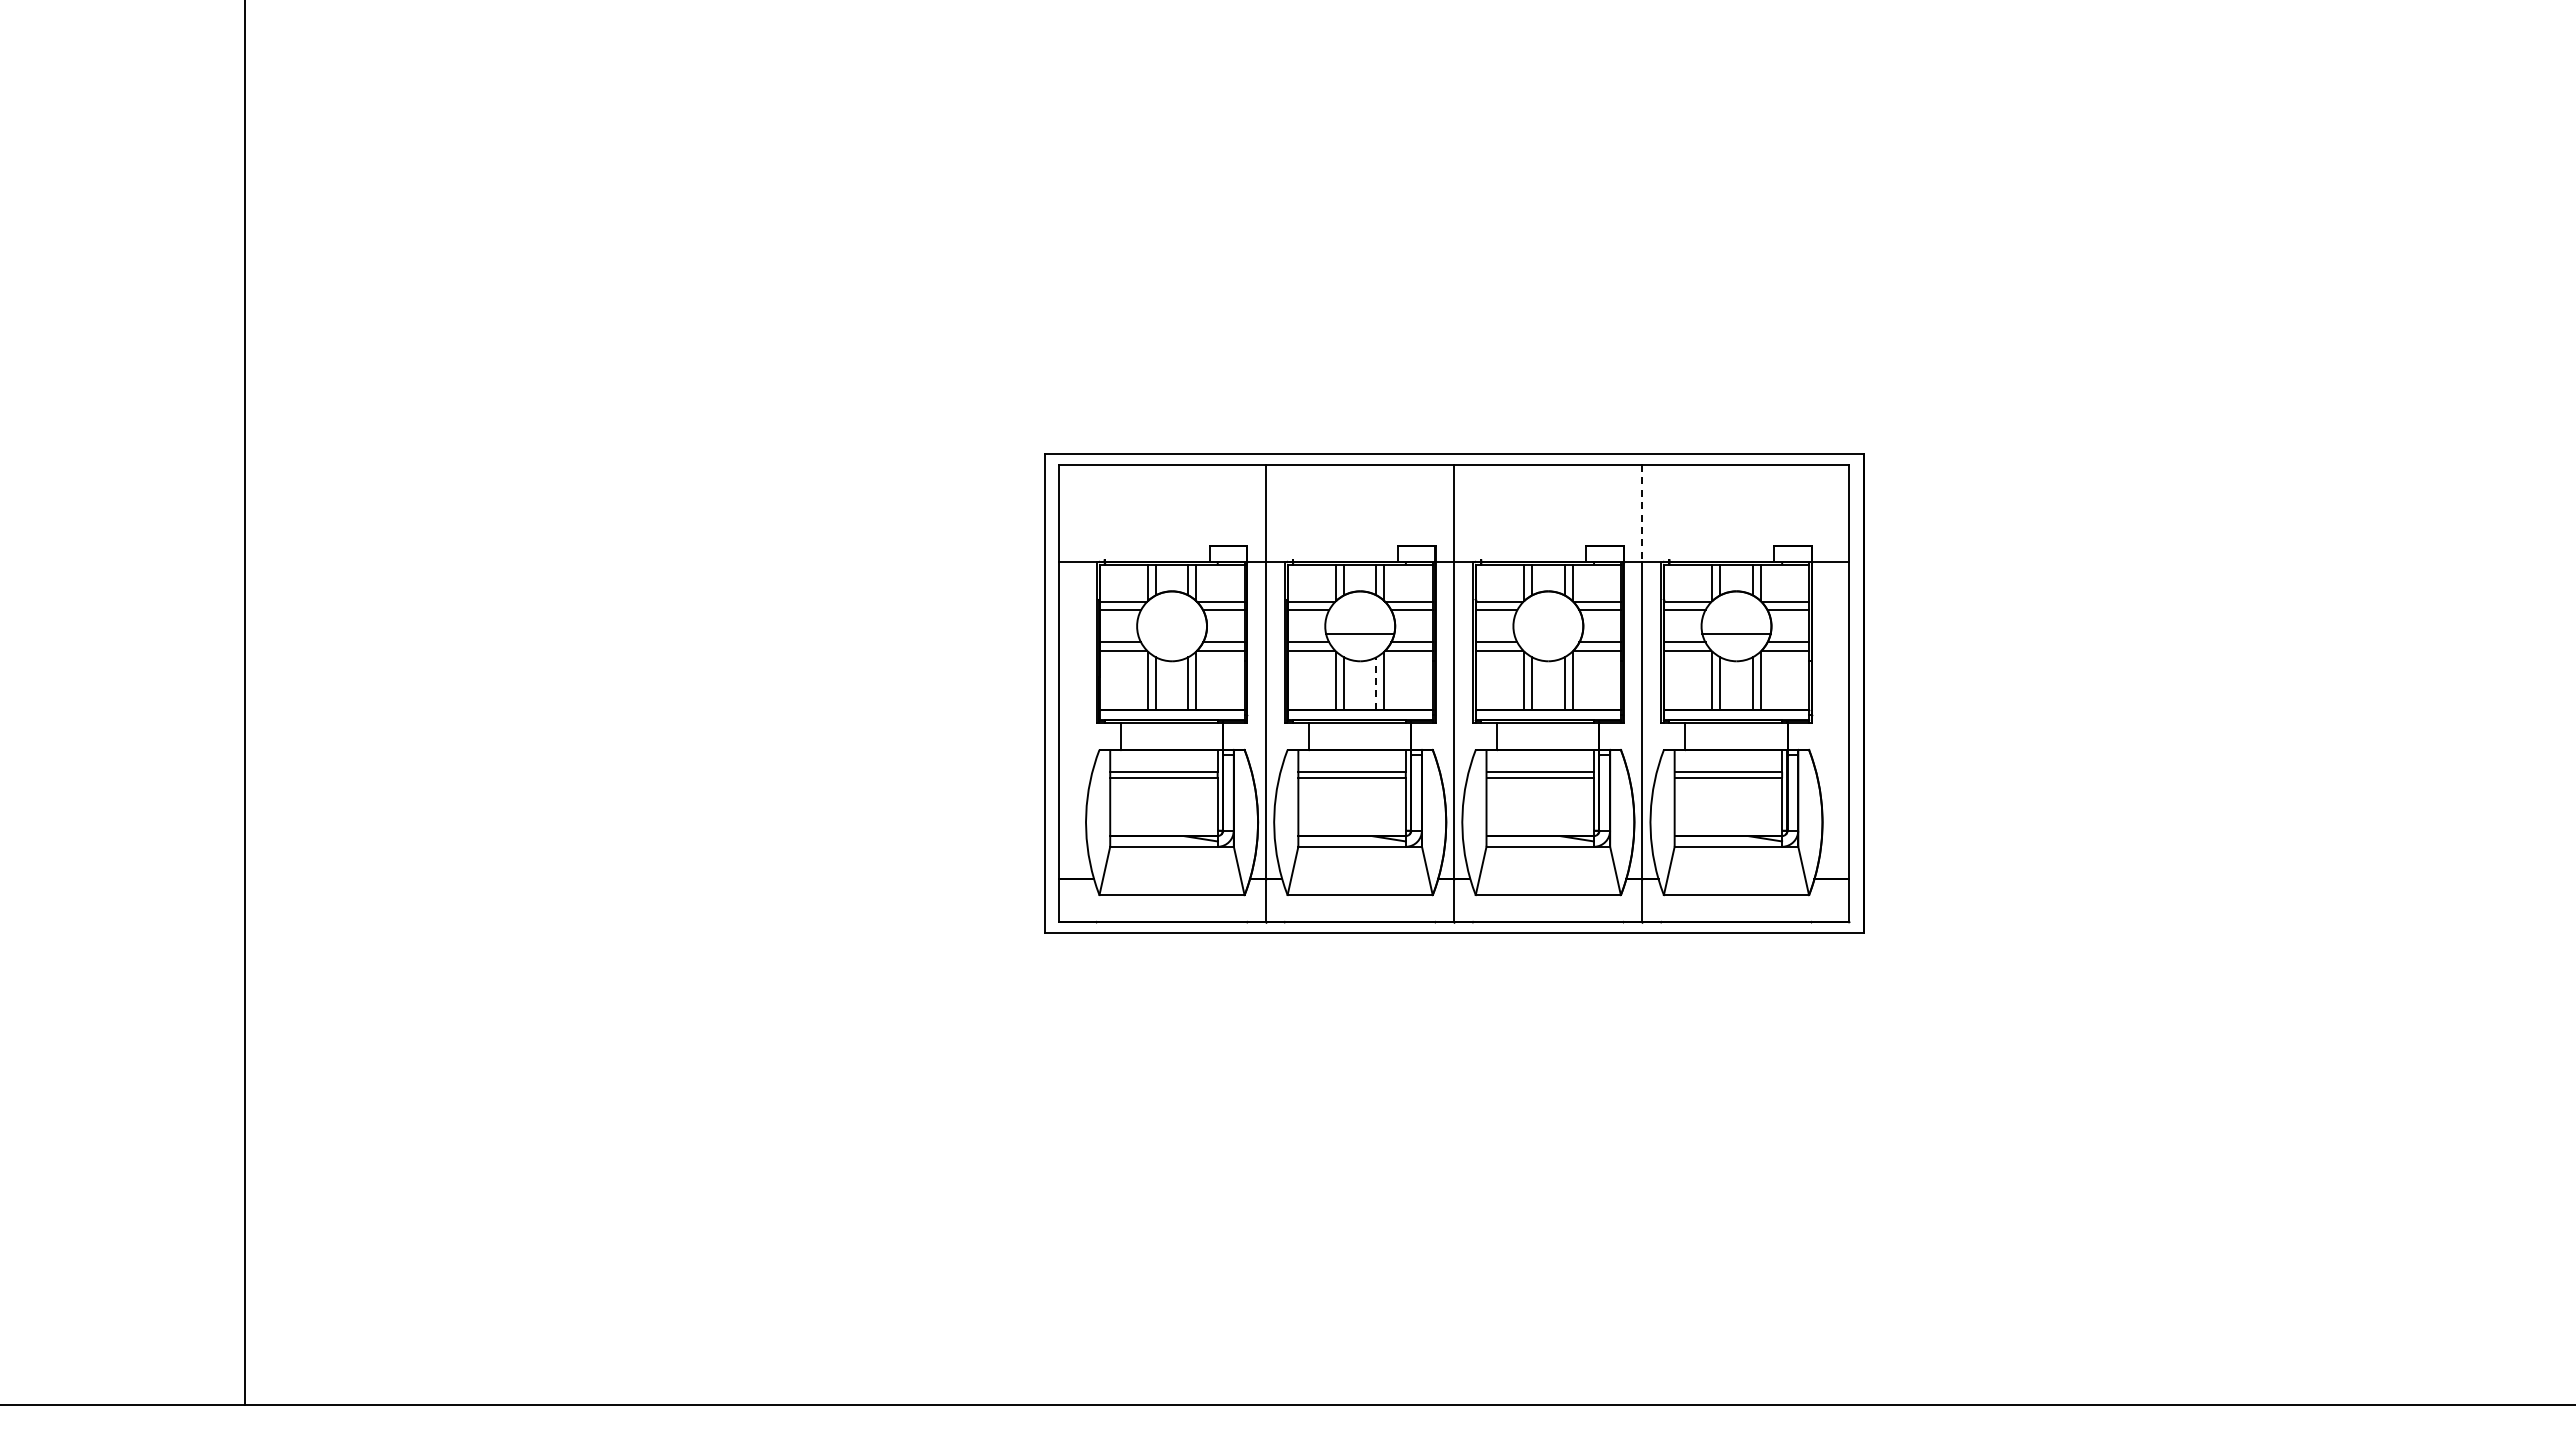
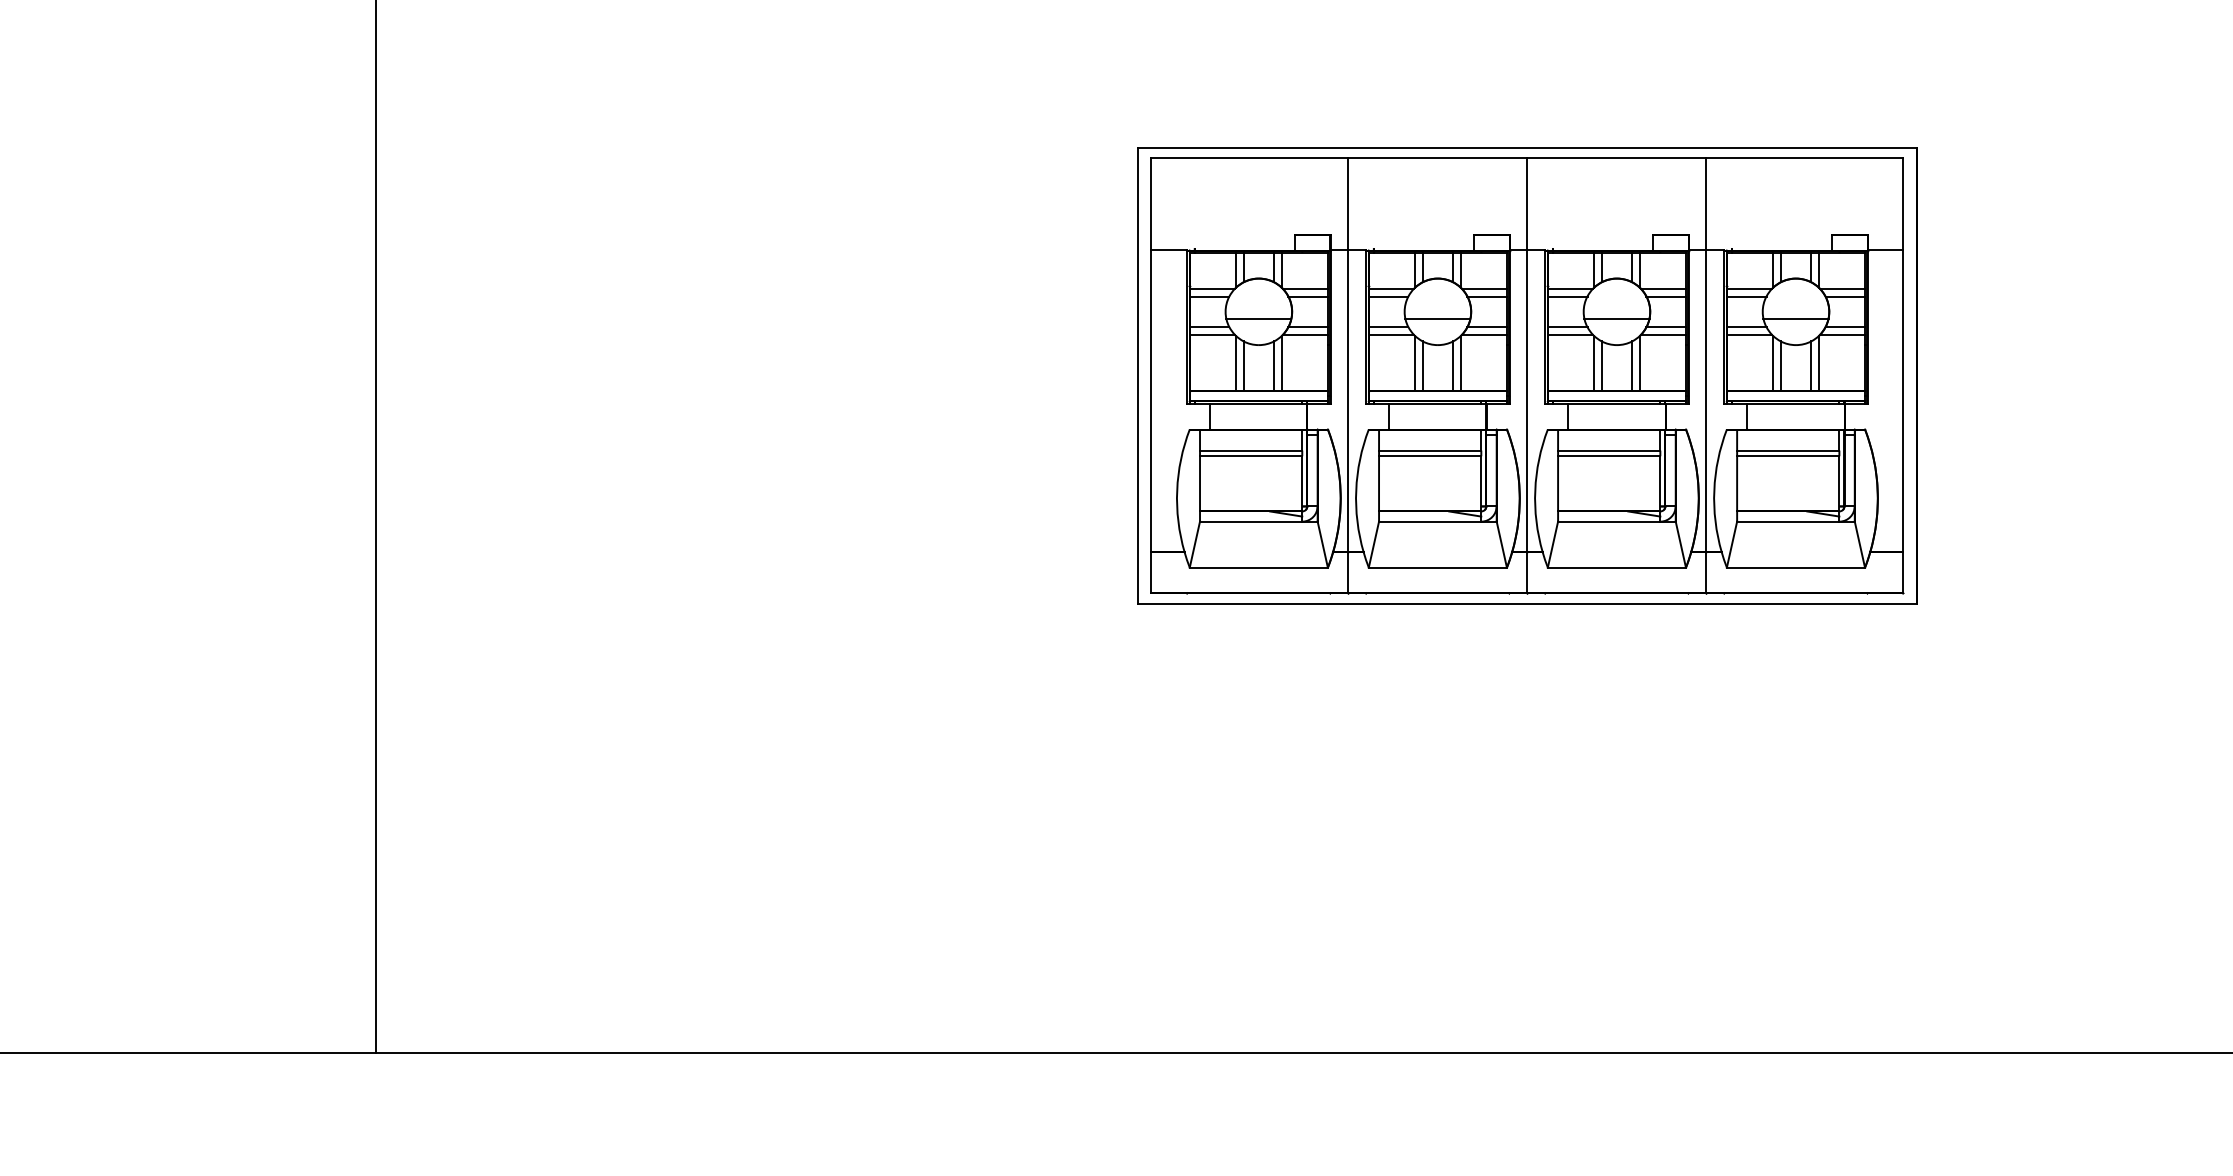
line: (1642, 513) -> (1706, 204), dashed -> solid
line: (1171, 633) -> (1258, 318), added
line: (1548, 633) -> (1617, 318), added
line: (1376, 683) -> (1453, 366), dashed -> solid

